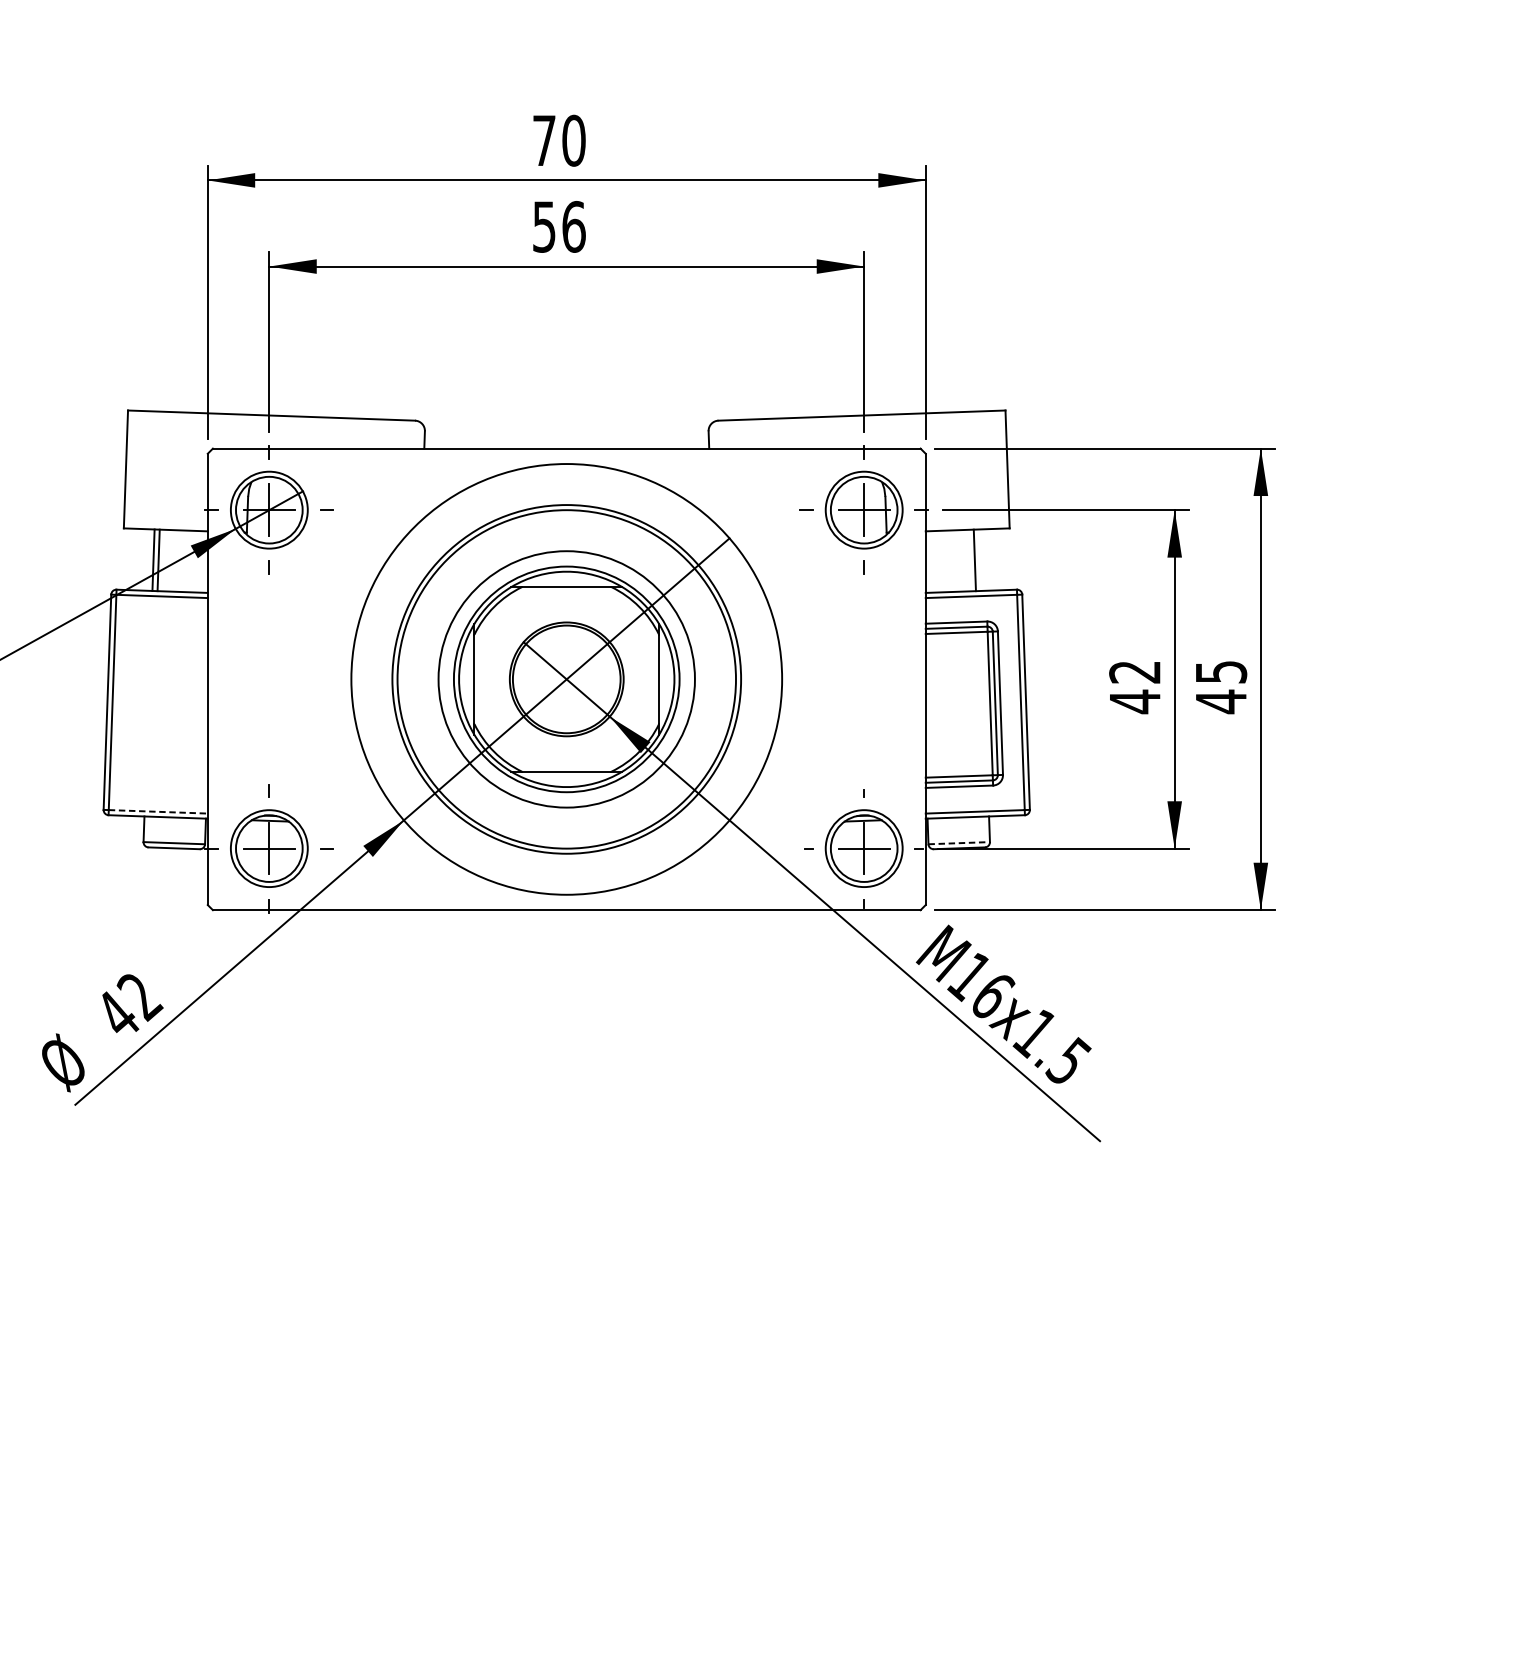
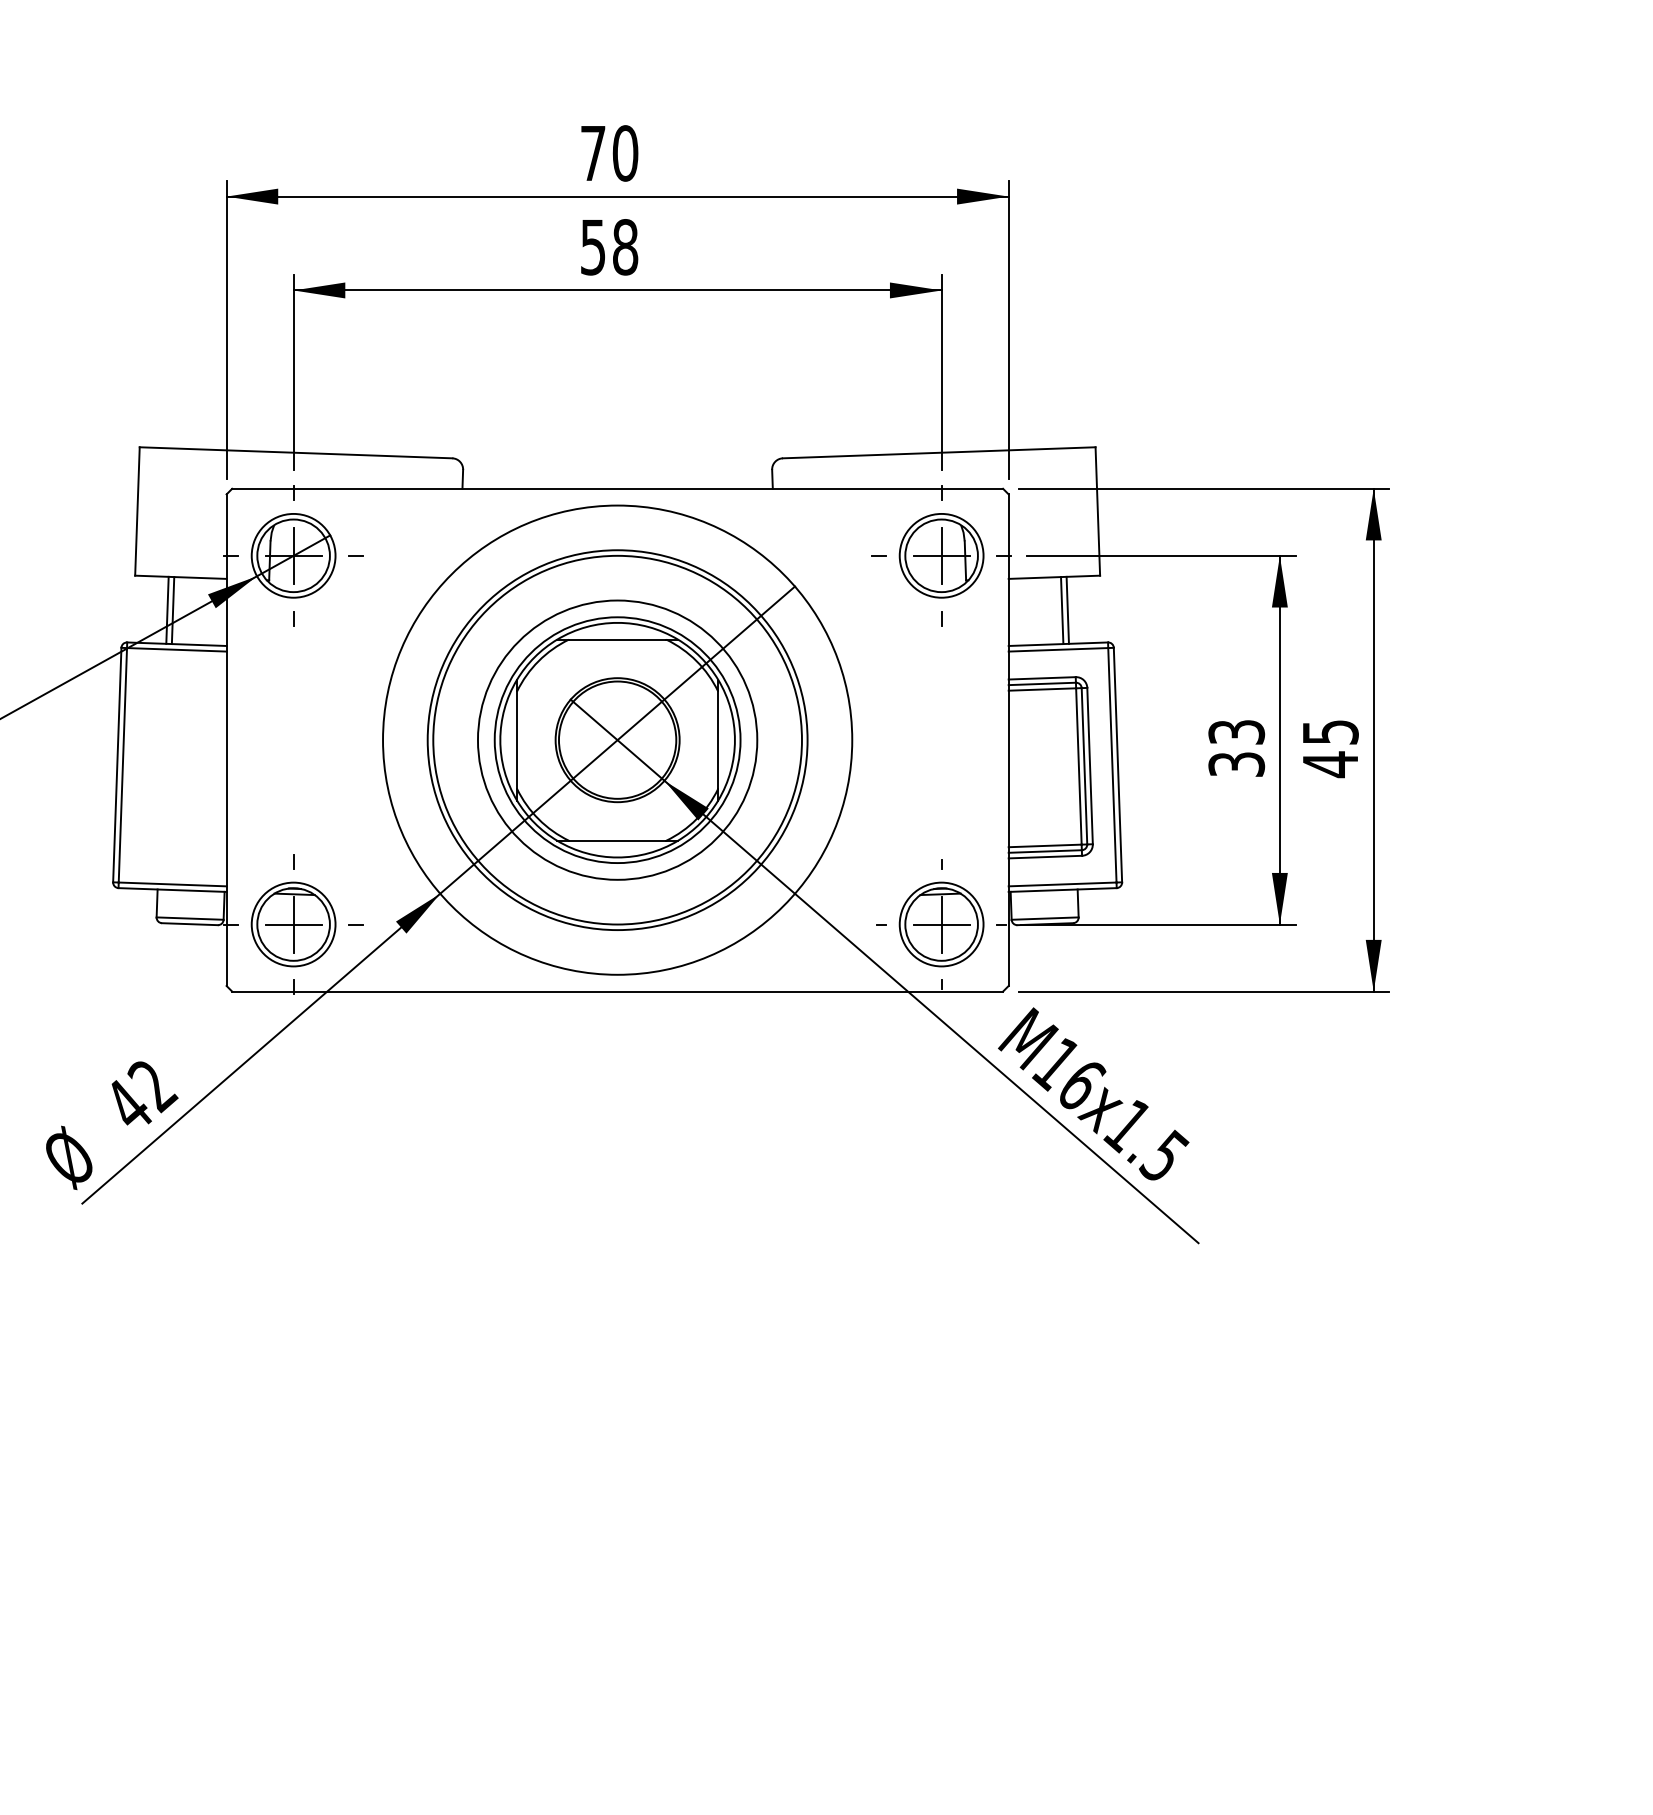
text: (573, 227) -> (625, 247), 56 -> 58
line: (979, 559) -> (1067, 609), added
text: (1134, 687) -> (1236, 749), 42 -> 33
line: (158, 811) -> (172, 884), dashed -> solid
line: (959, 843) -> (1045, 918), dashed -> solid

